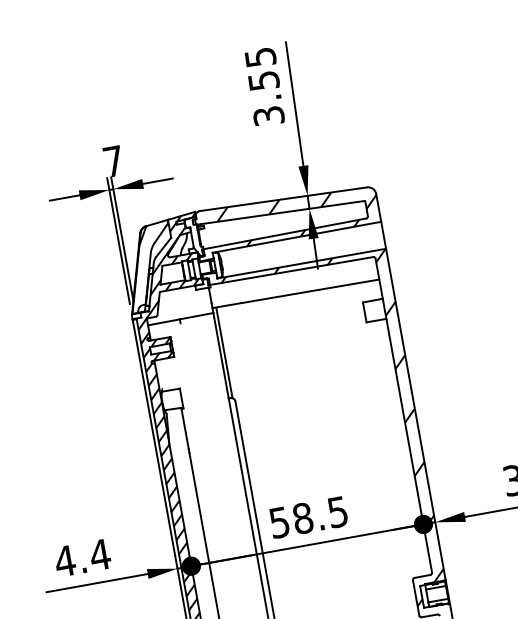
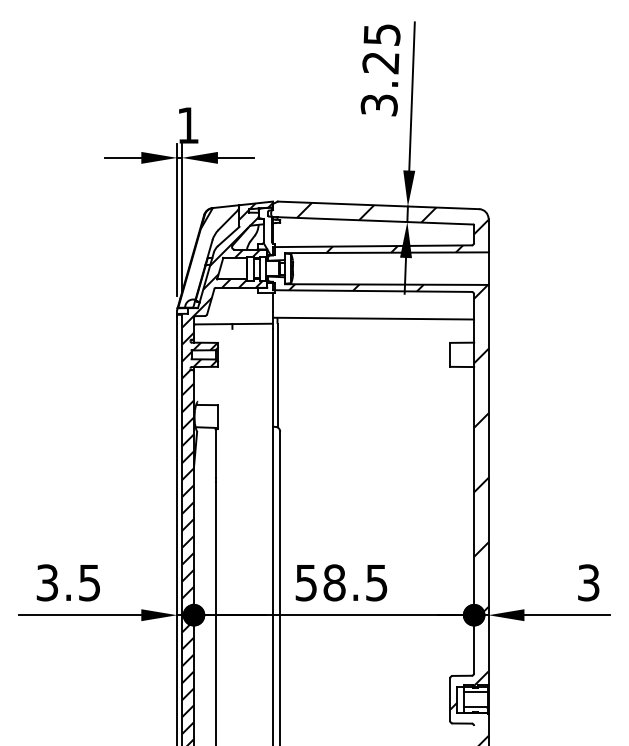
text: (263, 81) -> (380, 63), 3.55 -> 3.25
text: (113, 161) -> (187, 125), 7 -> 1
text: (82, 557) -> (68, 582), 4.4 -> 3.5

